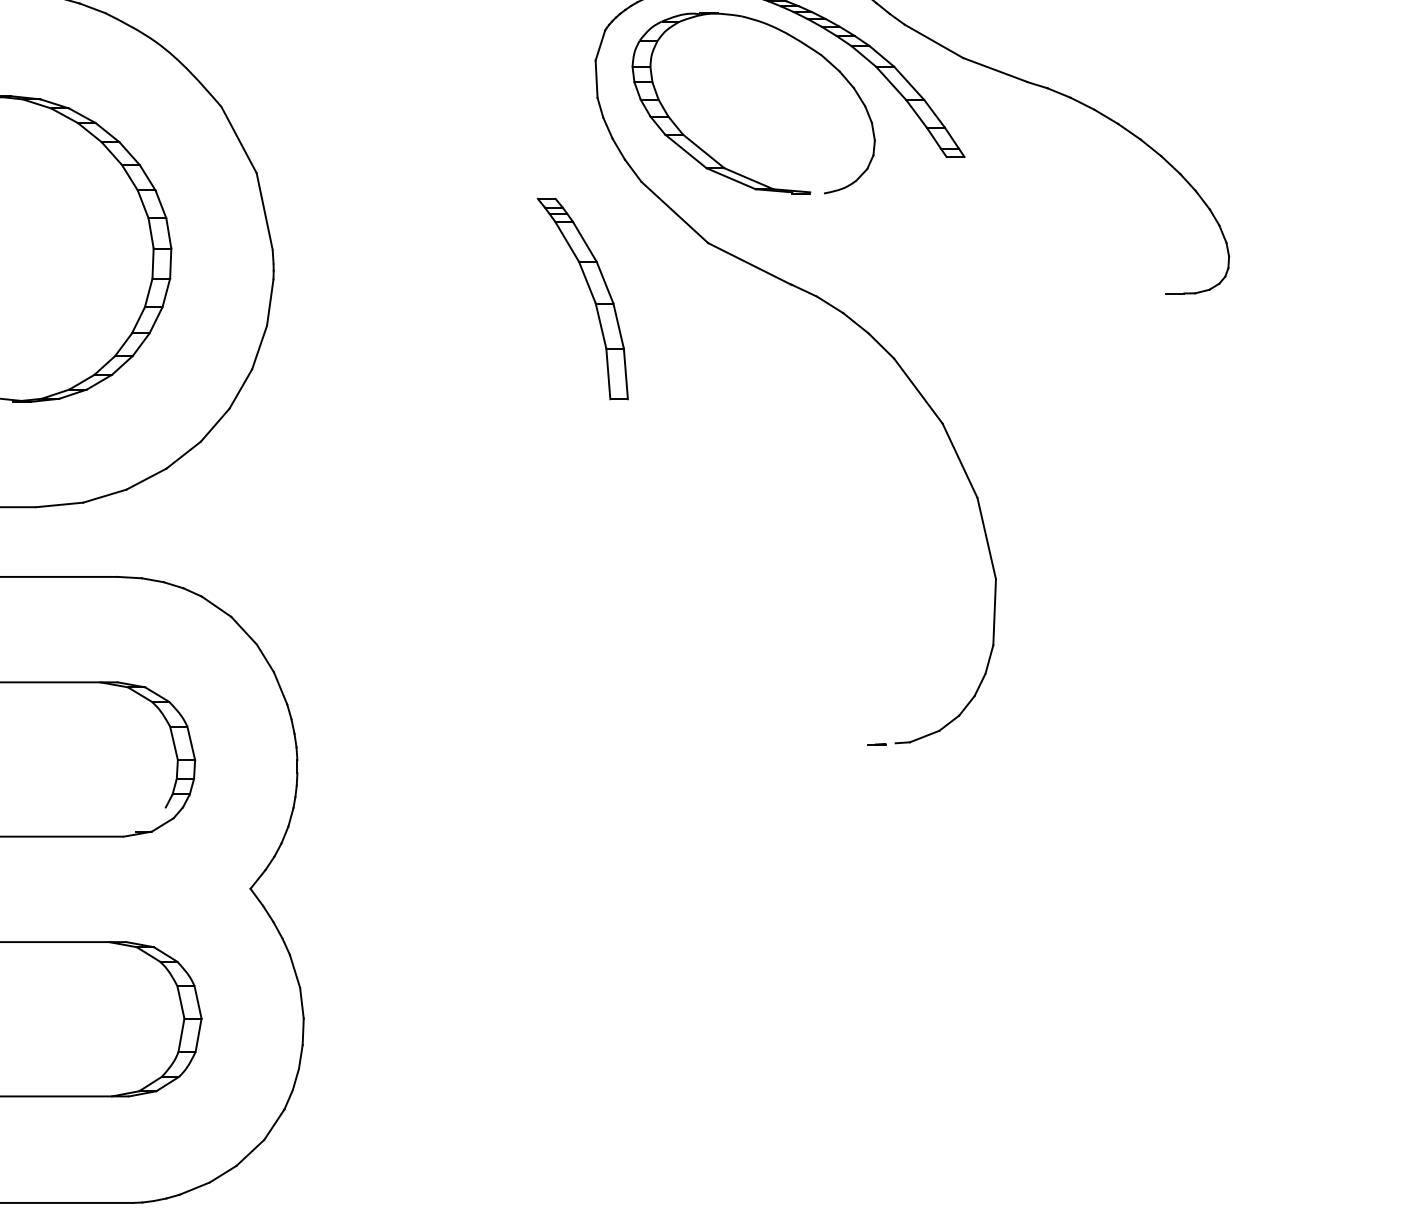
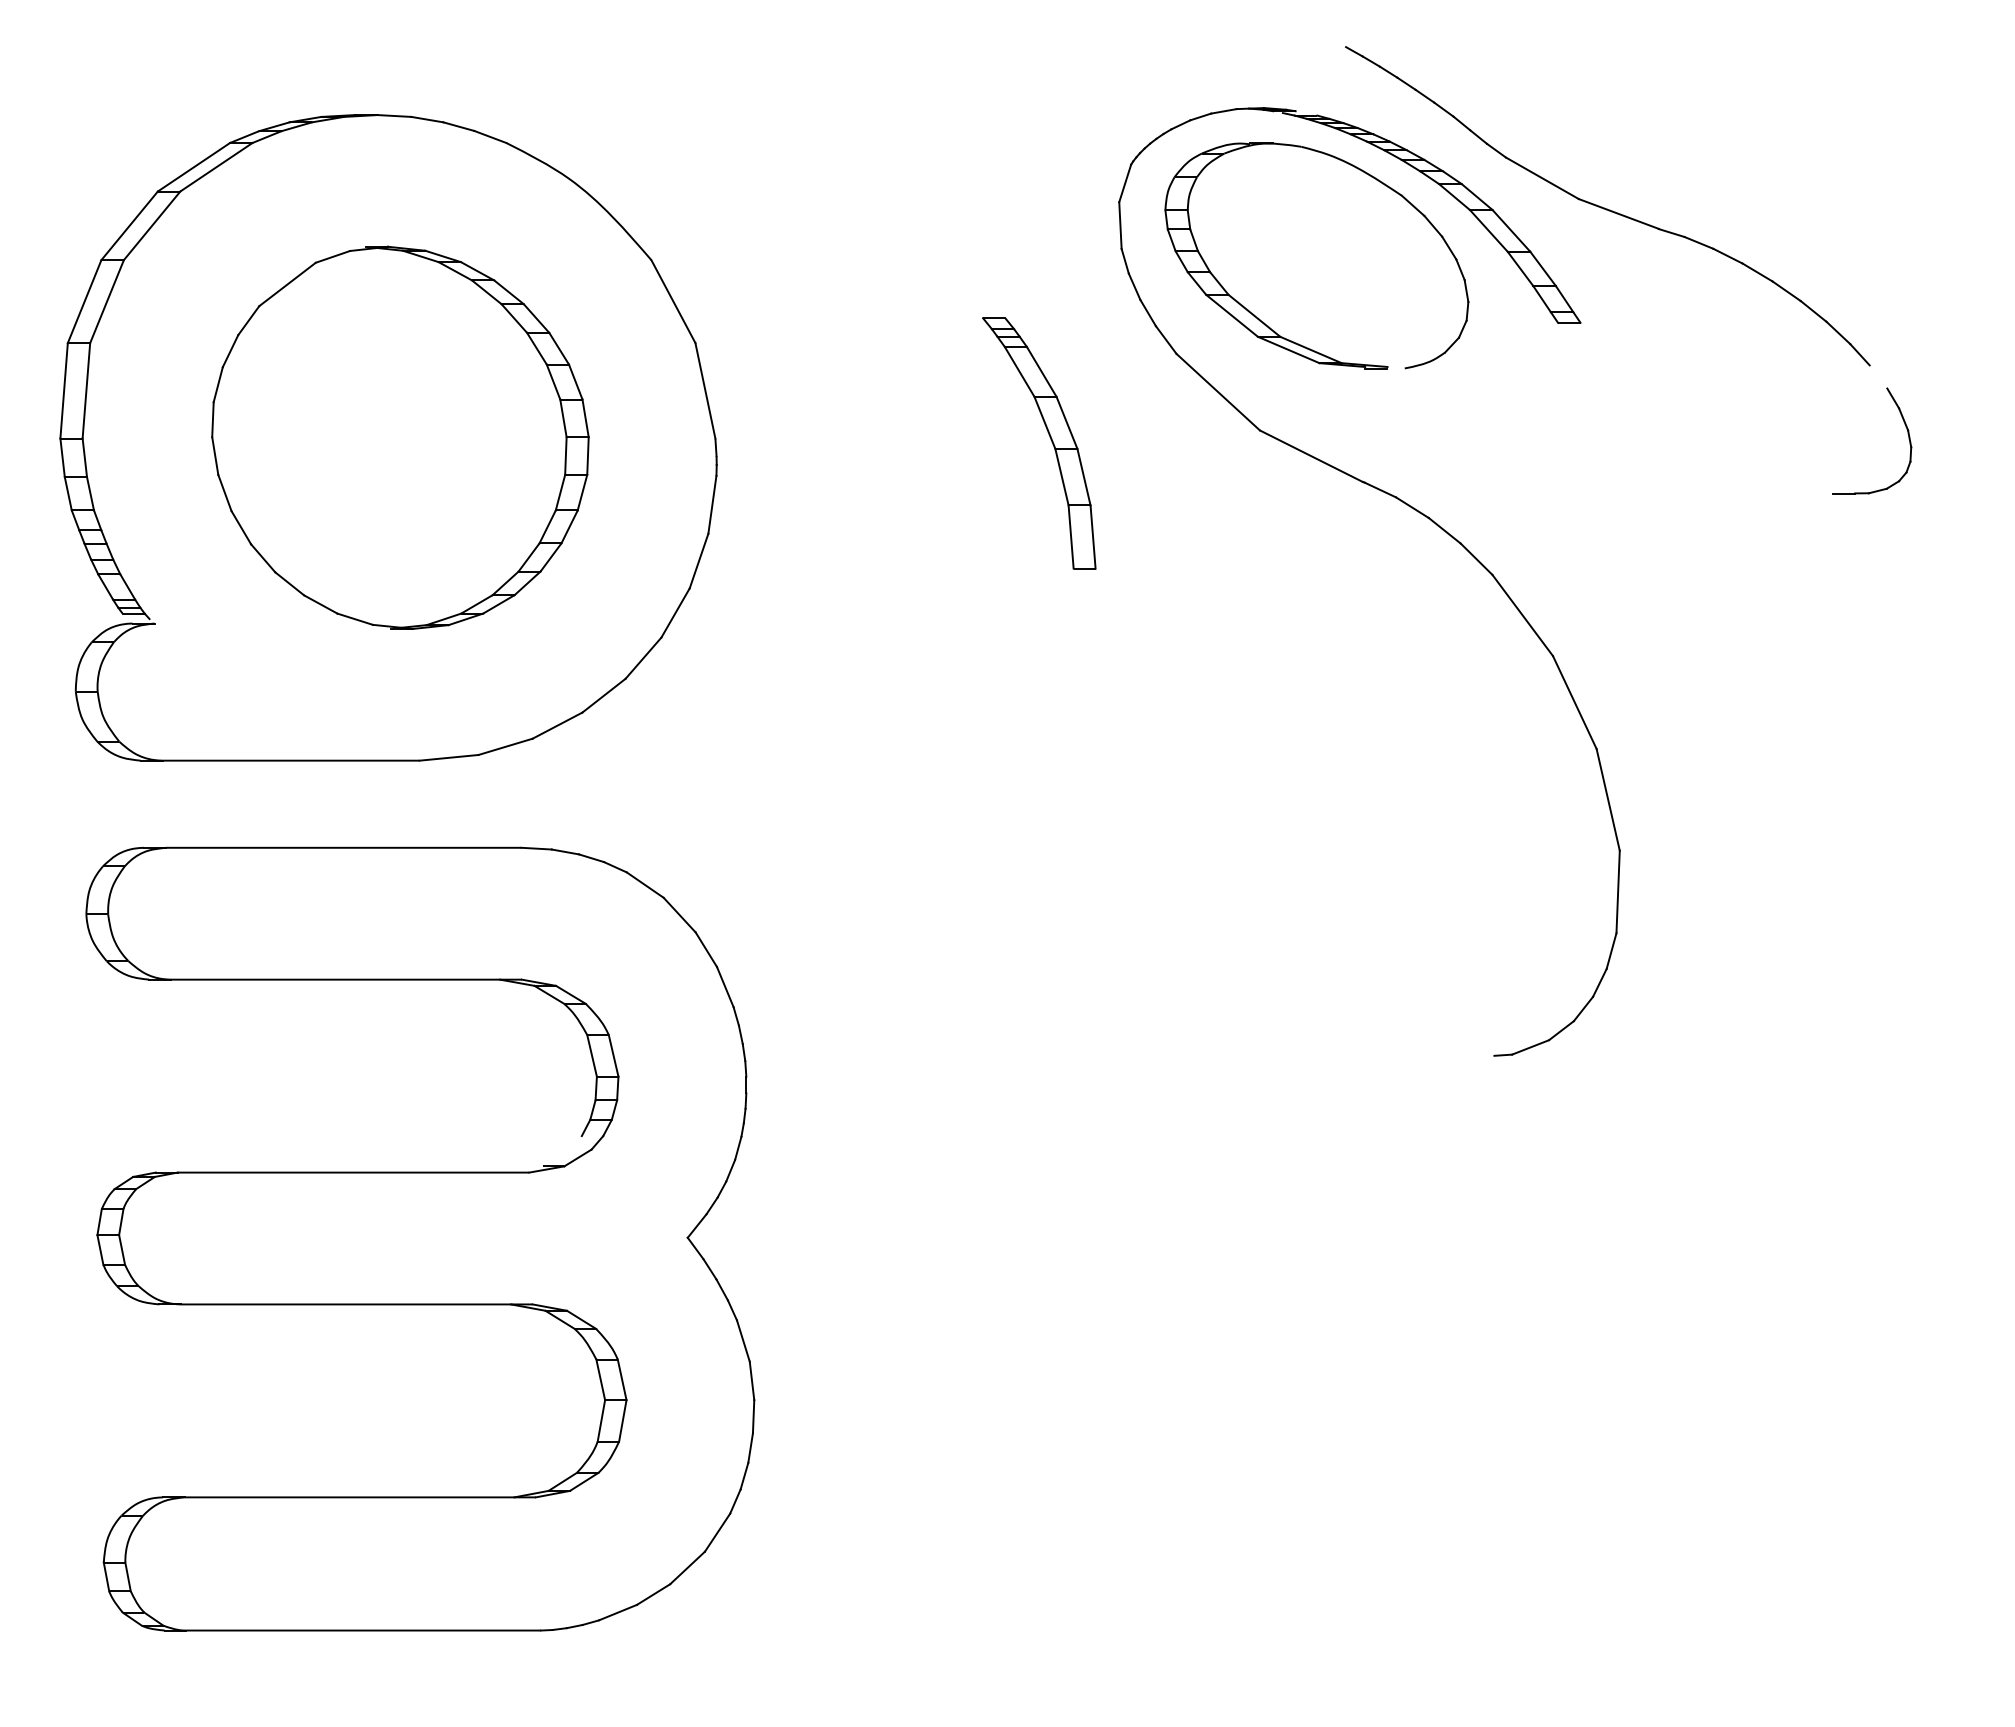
line: (1202, 199) -> (1878, 376), removed
part: (591, 294) -> (1049, 437), moved
line: (876, 743) -> (1470, 1056), removed

